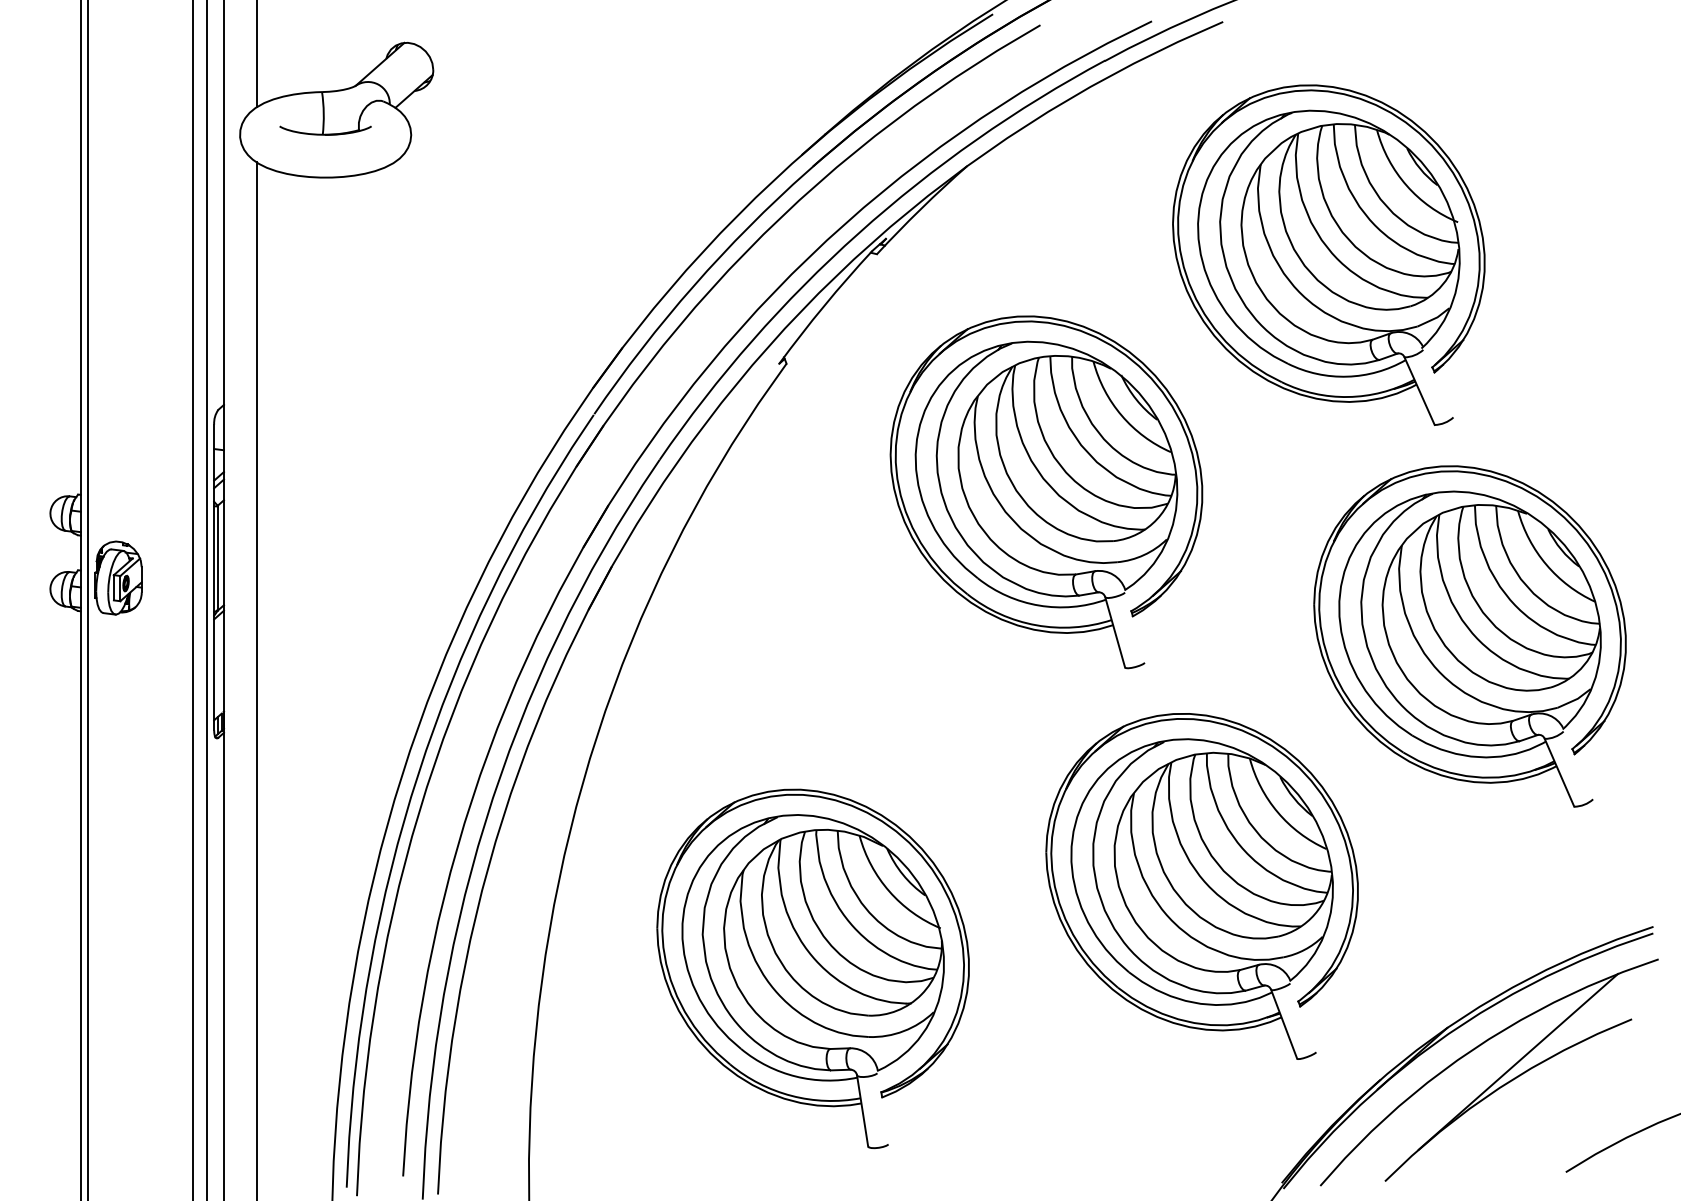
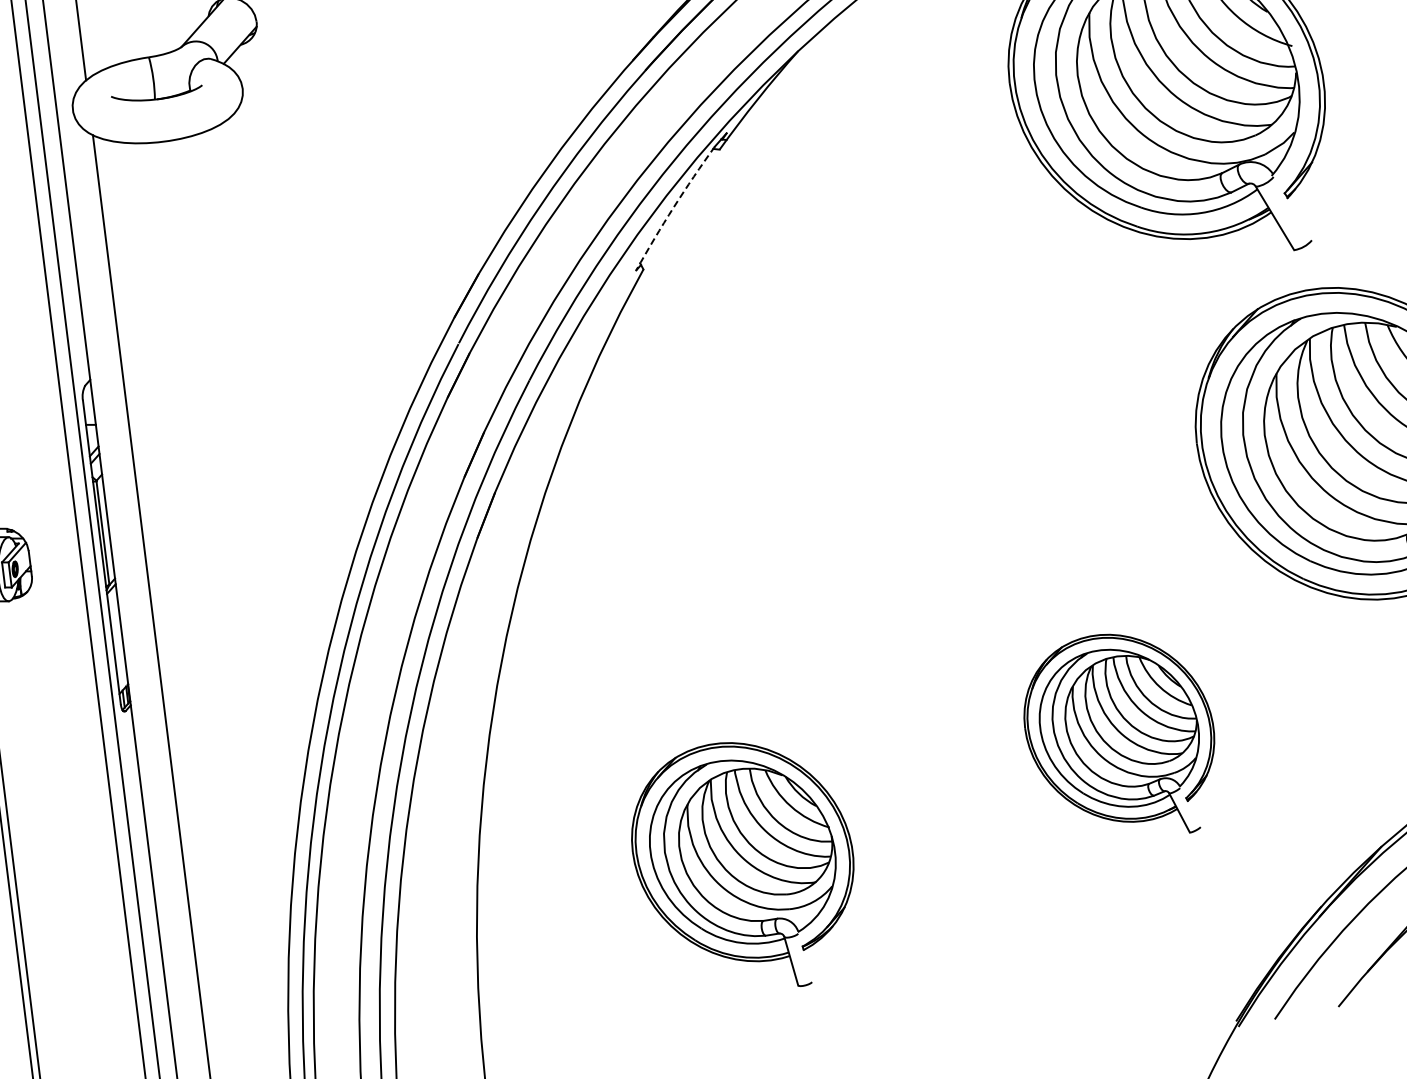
arc: (824, 305) -> (673, 207), solid -> dashed
part: (1046, 492) -> (917, 365), removed
part: (1201, 886) -> (1119, 736), size x0.6
part: (812, 968) -> (743, 866), size x0.7

